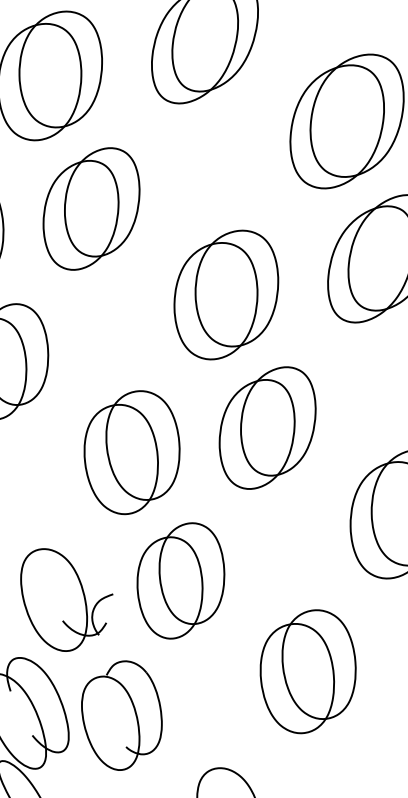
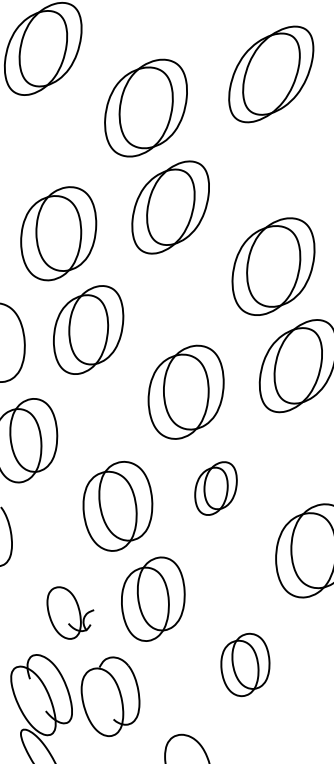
part: (266, 427) -> (215, 488), size x0.6
part: (66, 599) -> (70, 612), size x0.7
part: (308, 671) -> (245, 664), size x0.7

